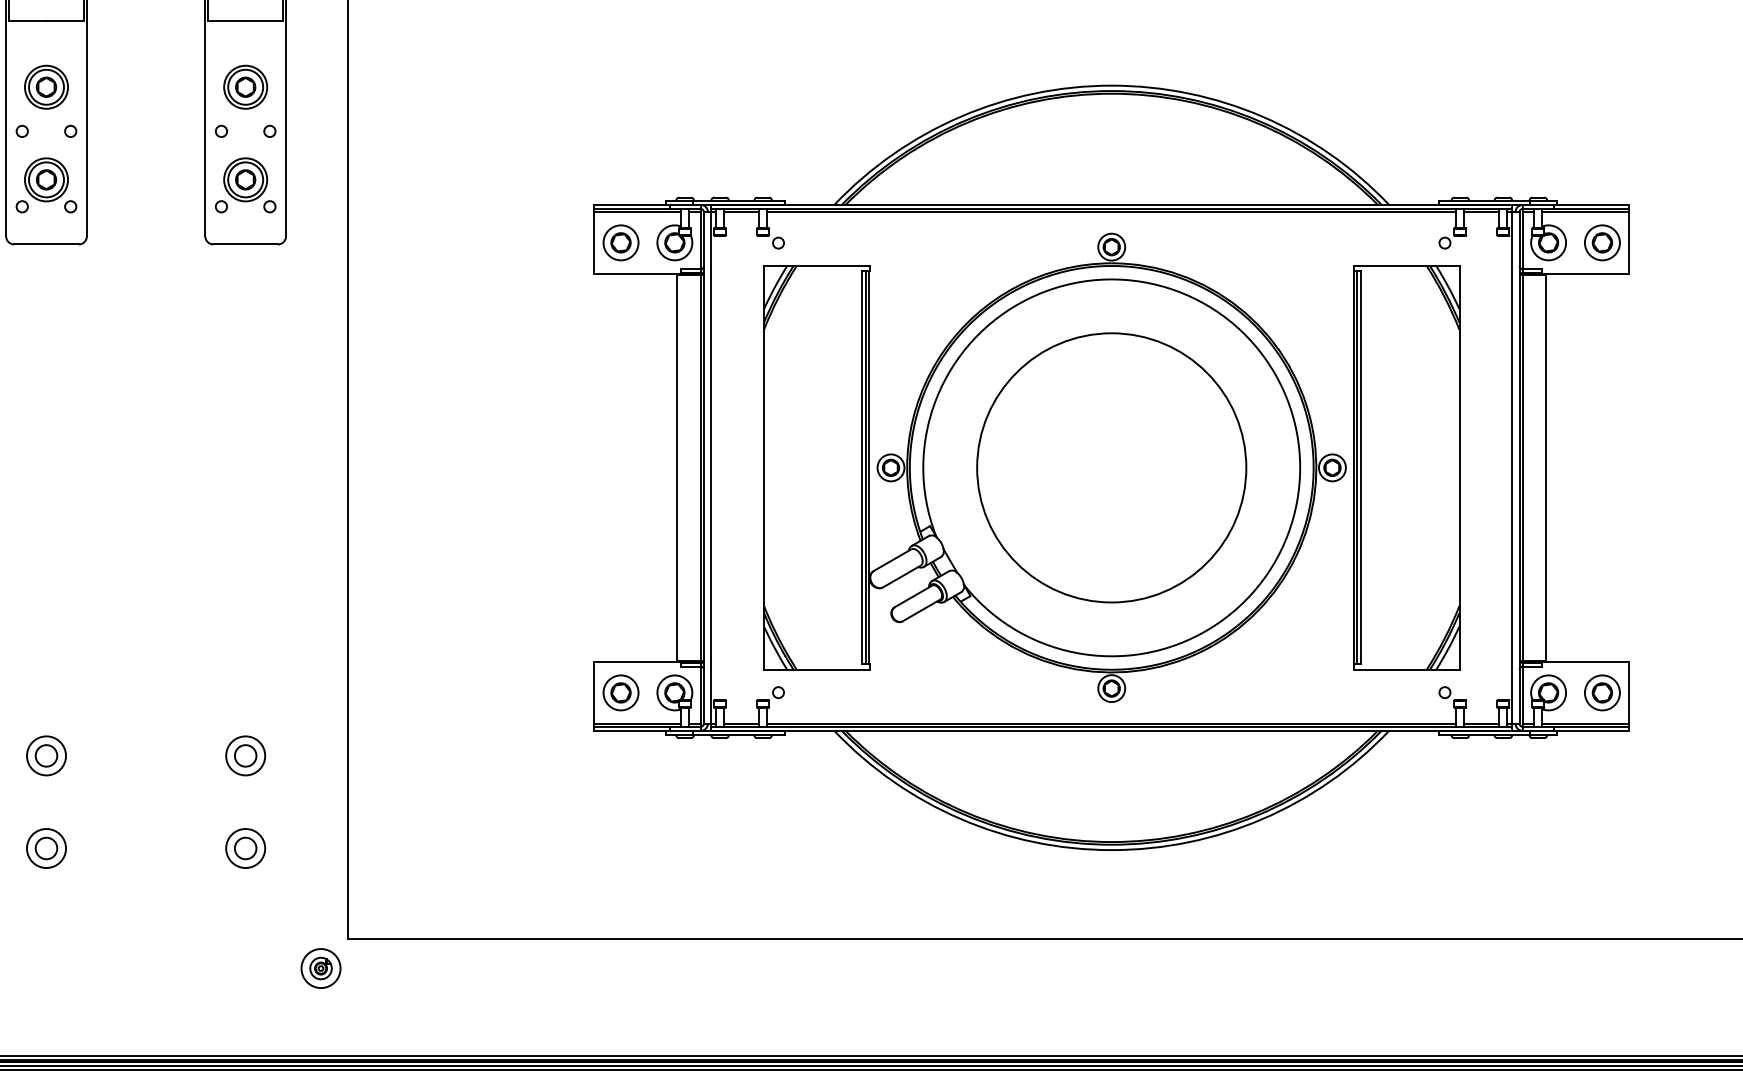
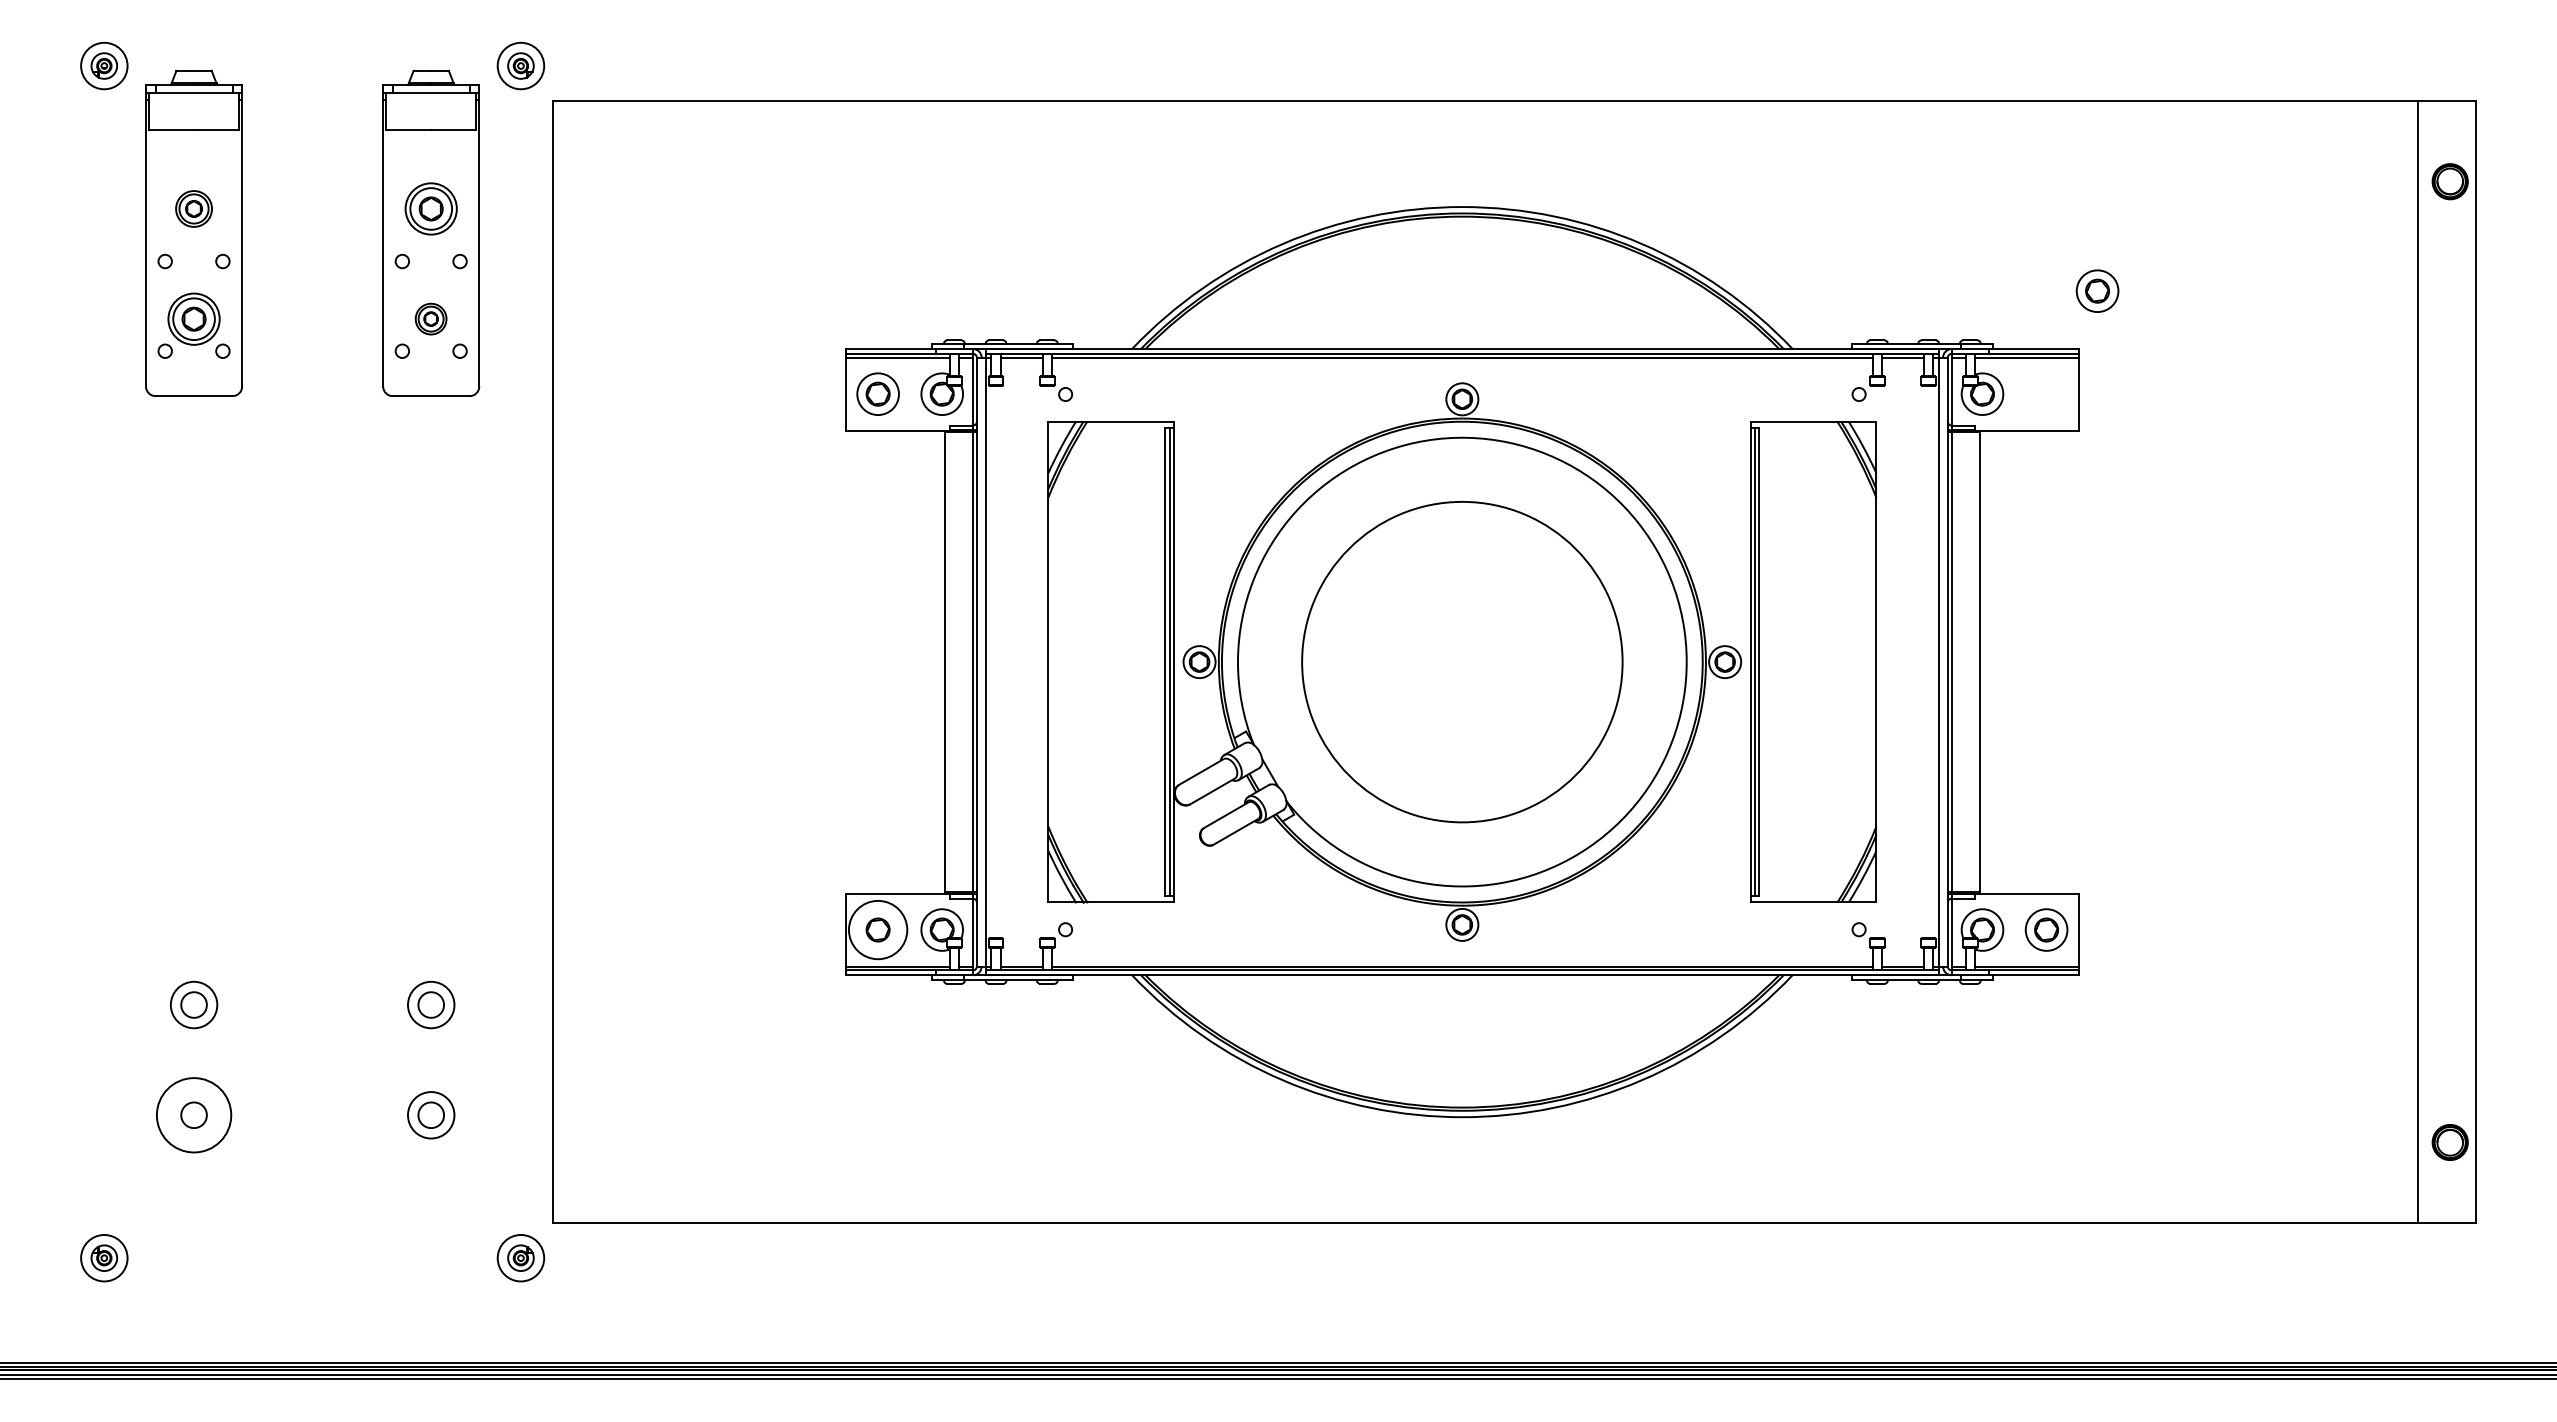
part: (46, 86) -> (193, 208), size x0.7
part: (245, 179) -> (430, 318), size x0.6
part: (1602, 242) -> (2097, 290), moved
circle: (620, 692) -> (877, 929), size x1.4
circle: (46, 848) -> (193, 1115), size x1.6

